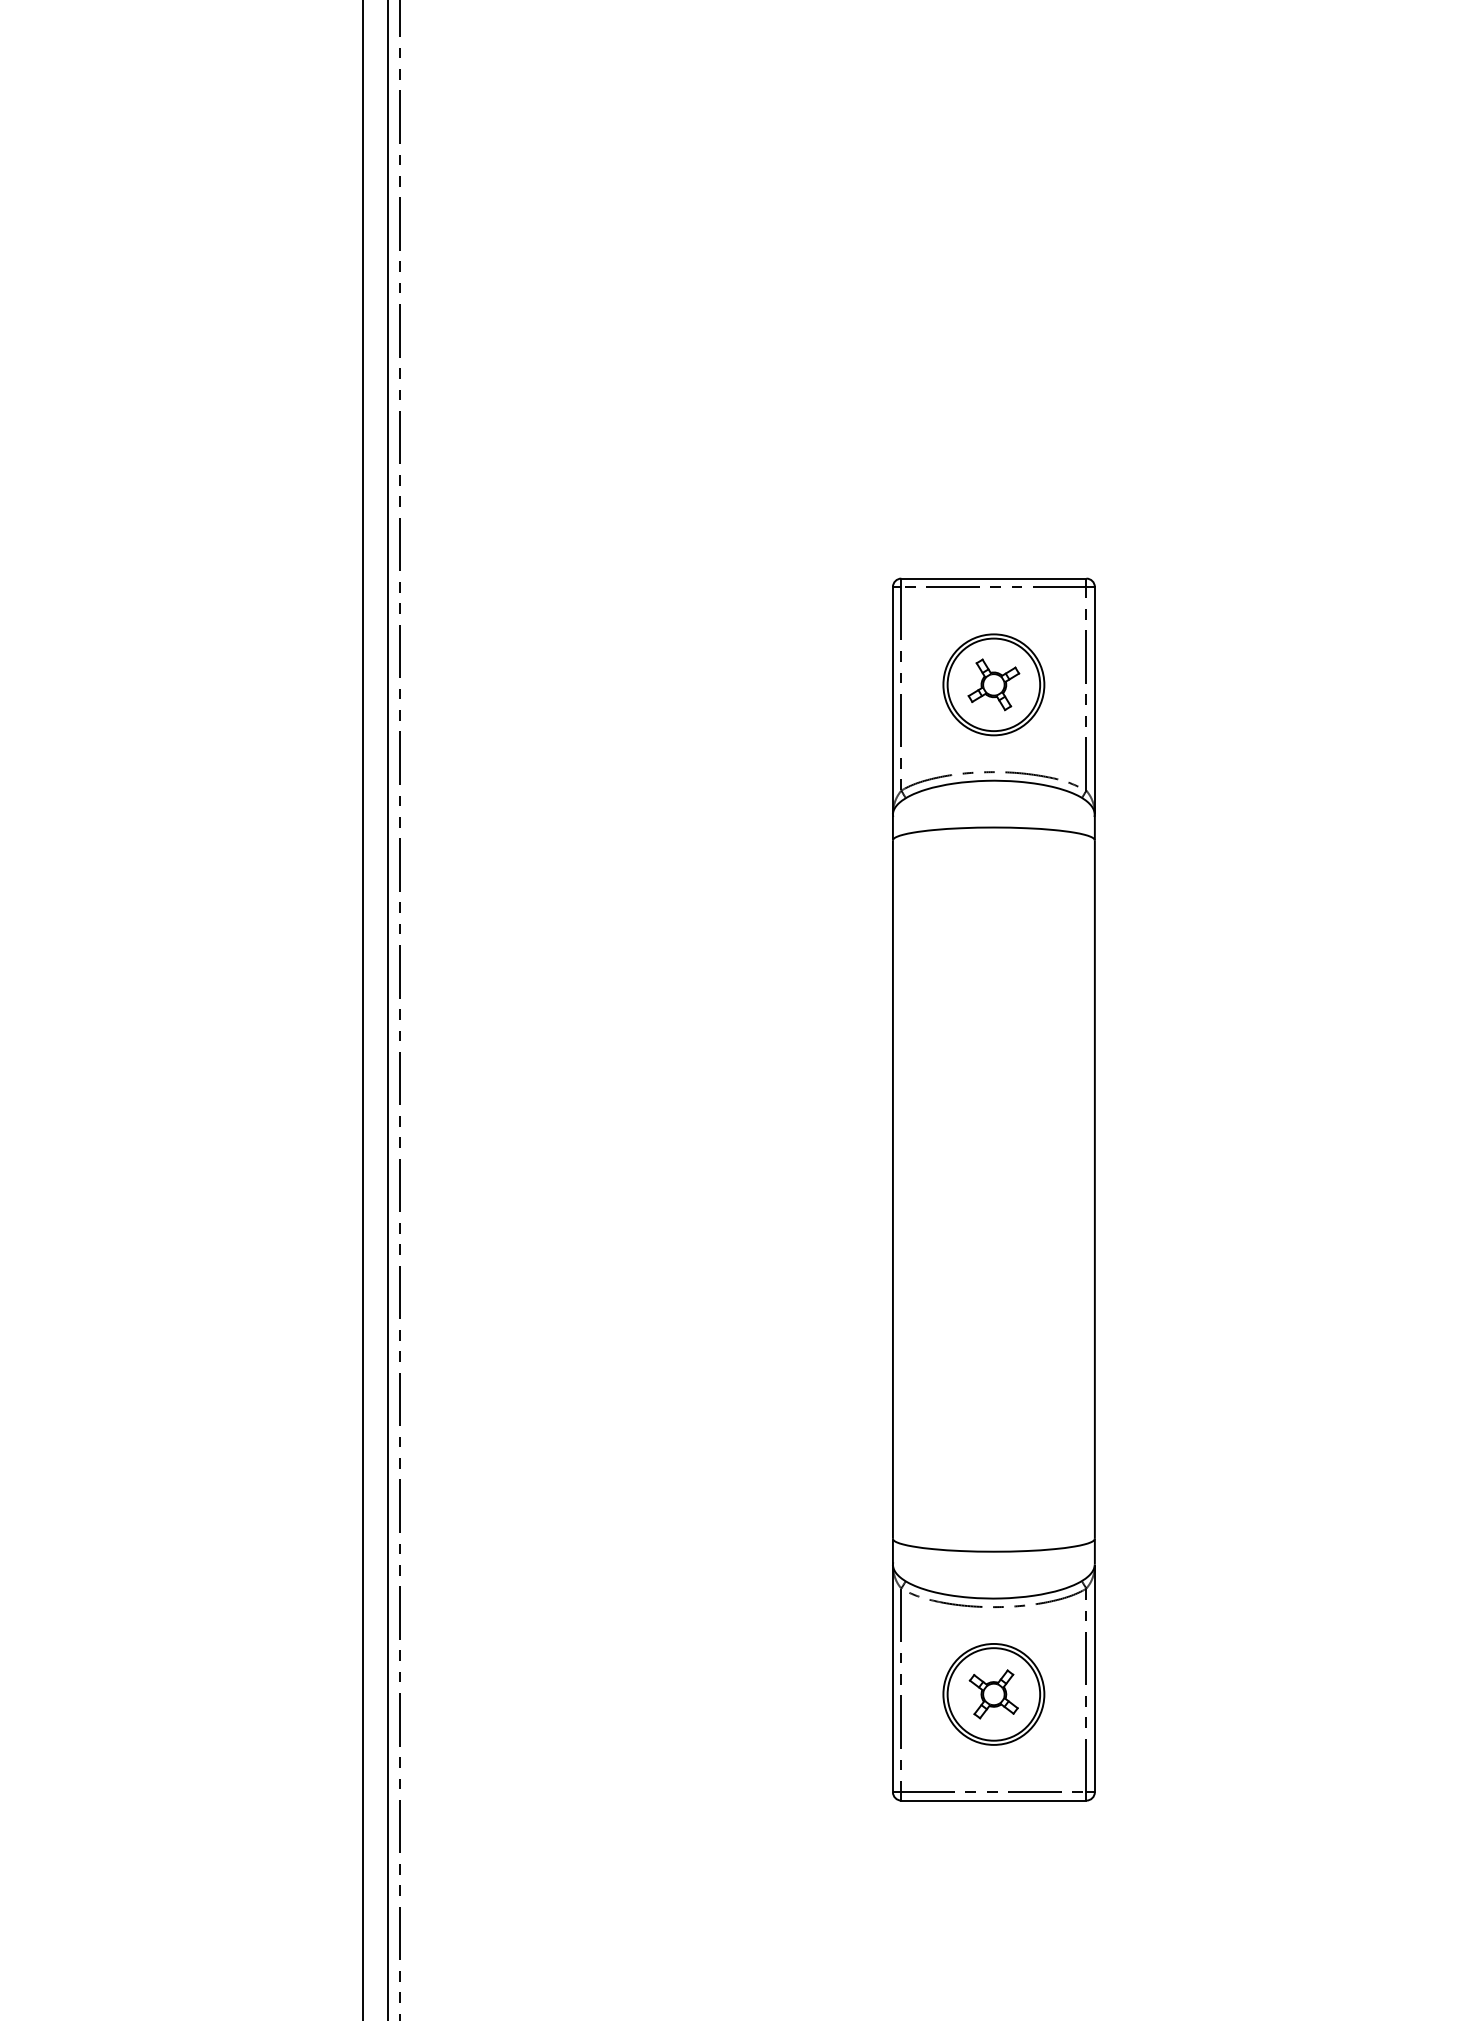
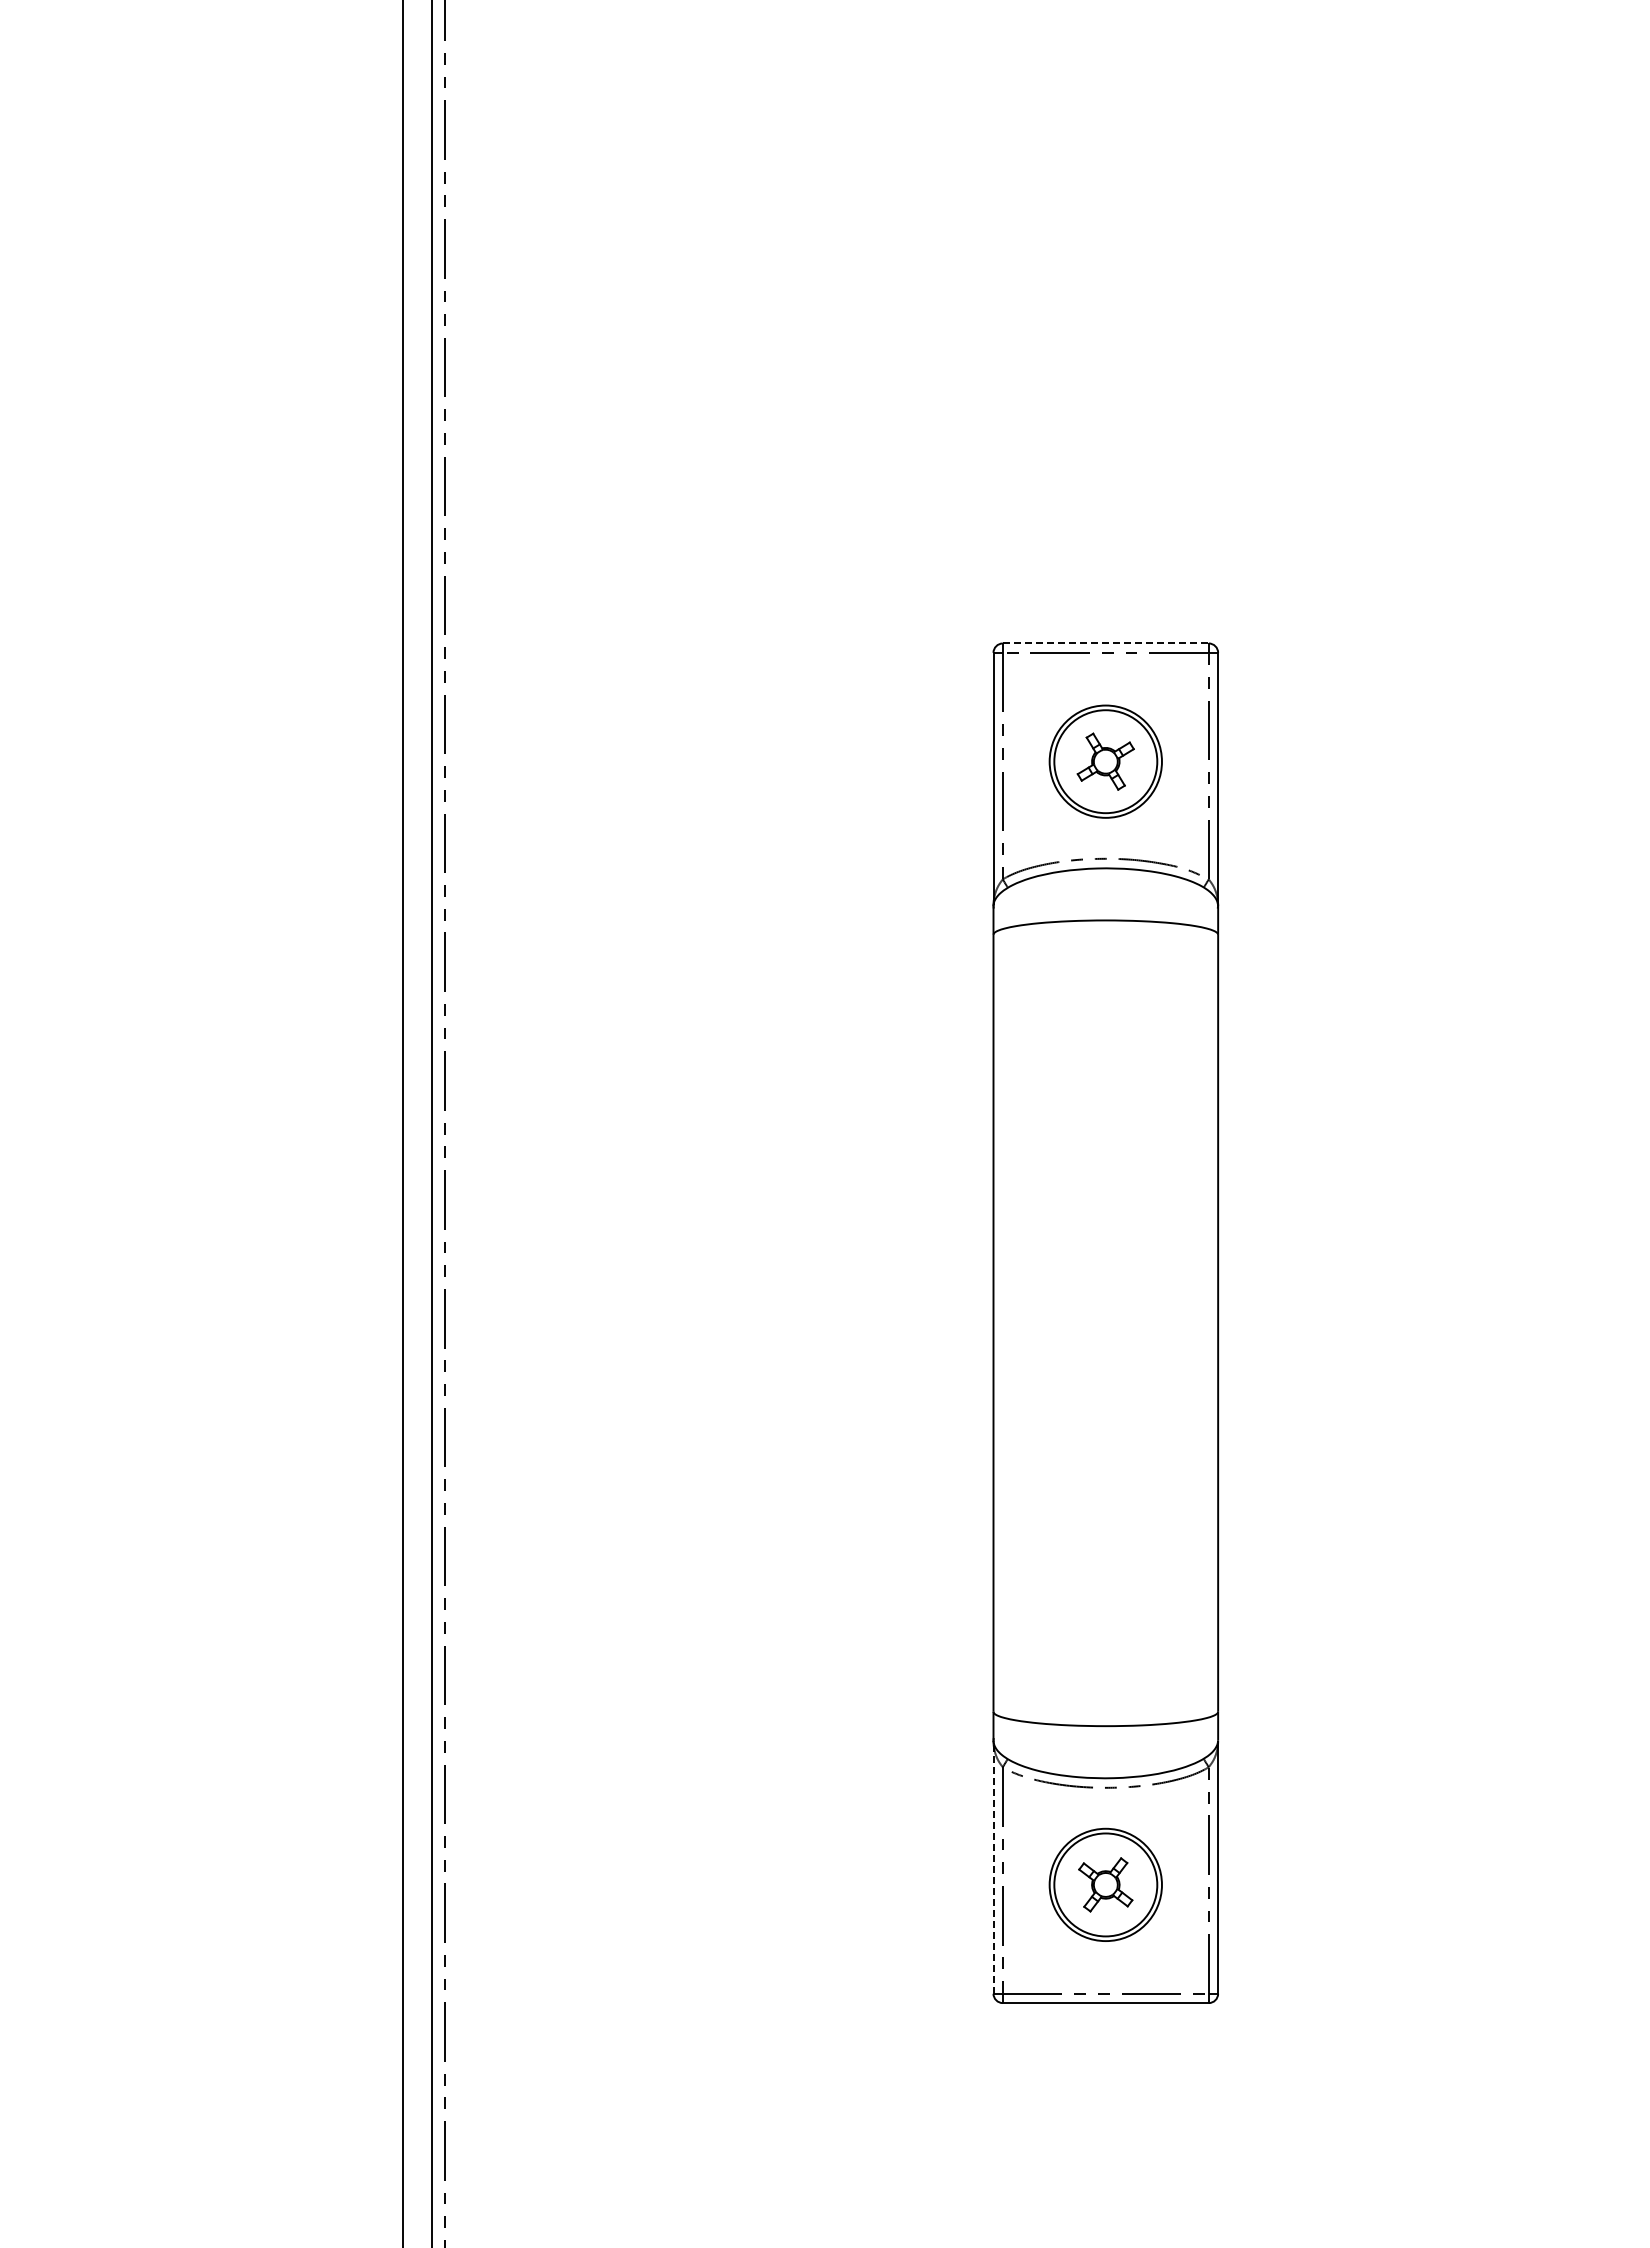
line: (993, 578) -> (1105, 643), solid -> dashed
line: (892, 1678) -> (993, 1867), solid -> dashed

